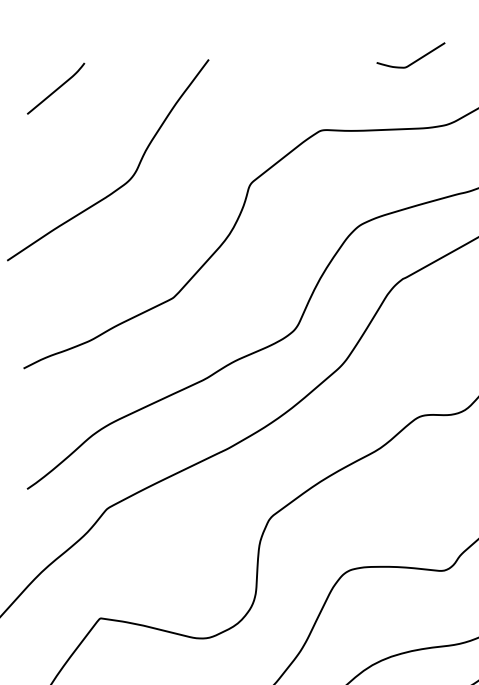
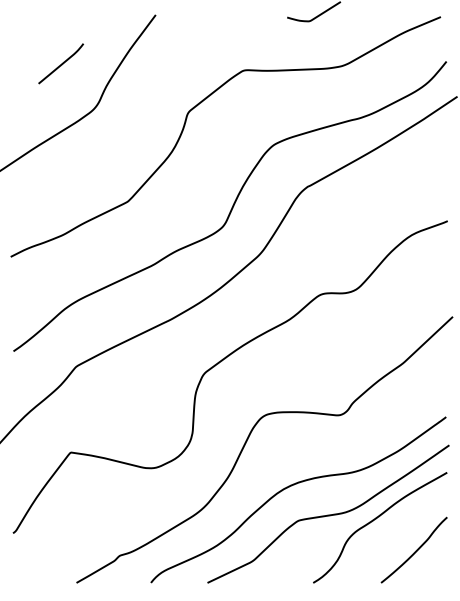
curve: (56, 88) -> (61, 63), moved

